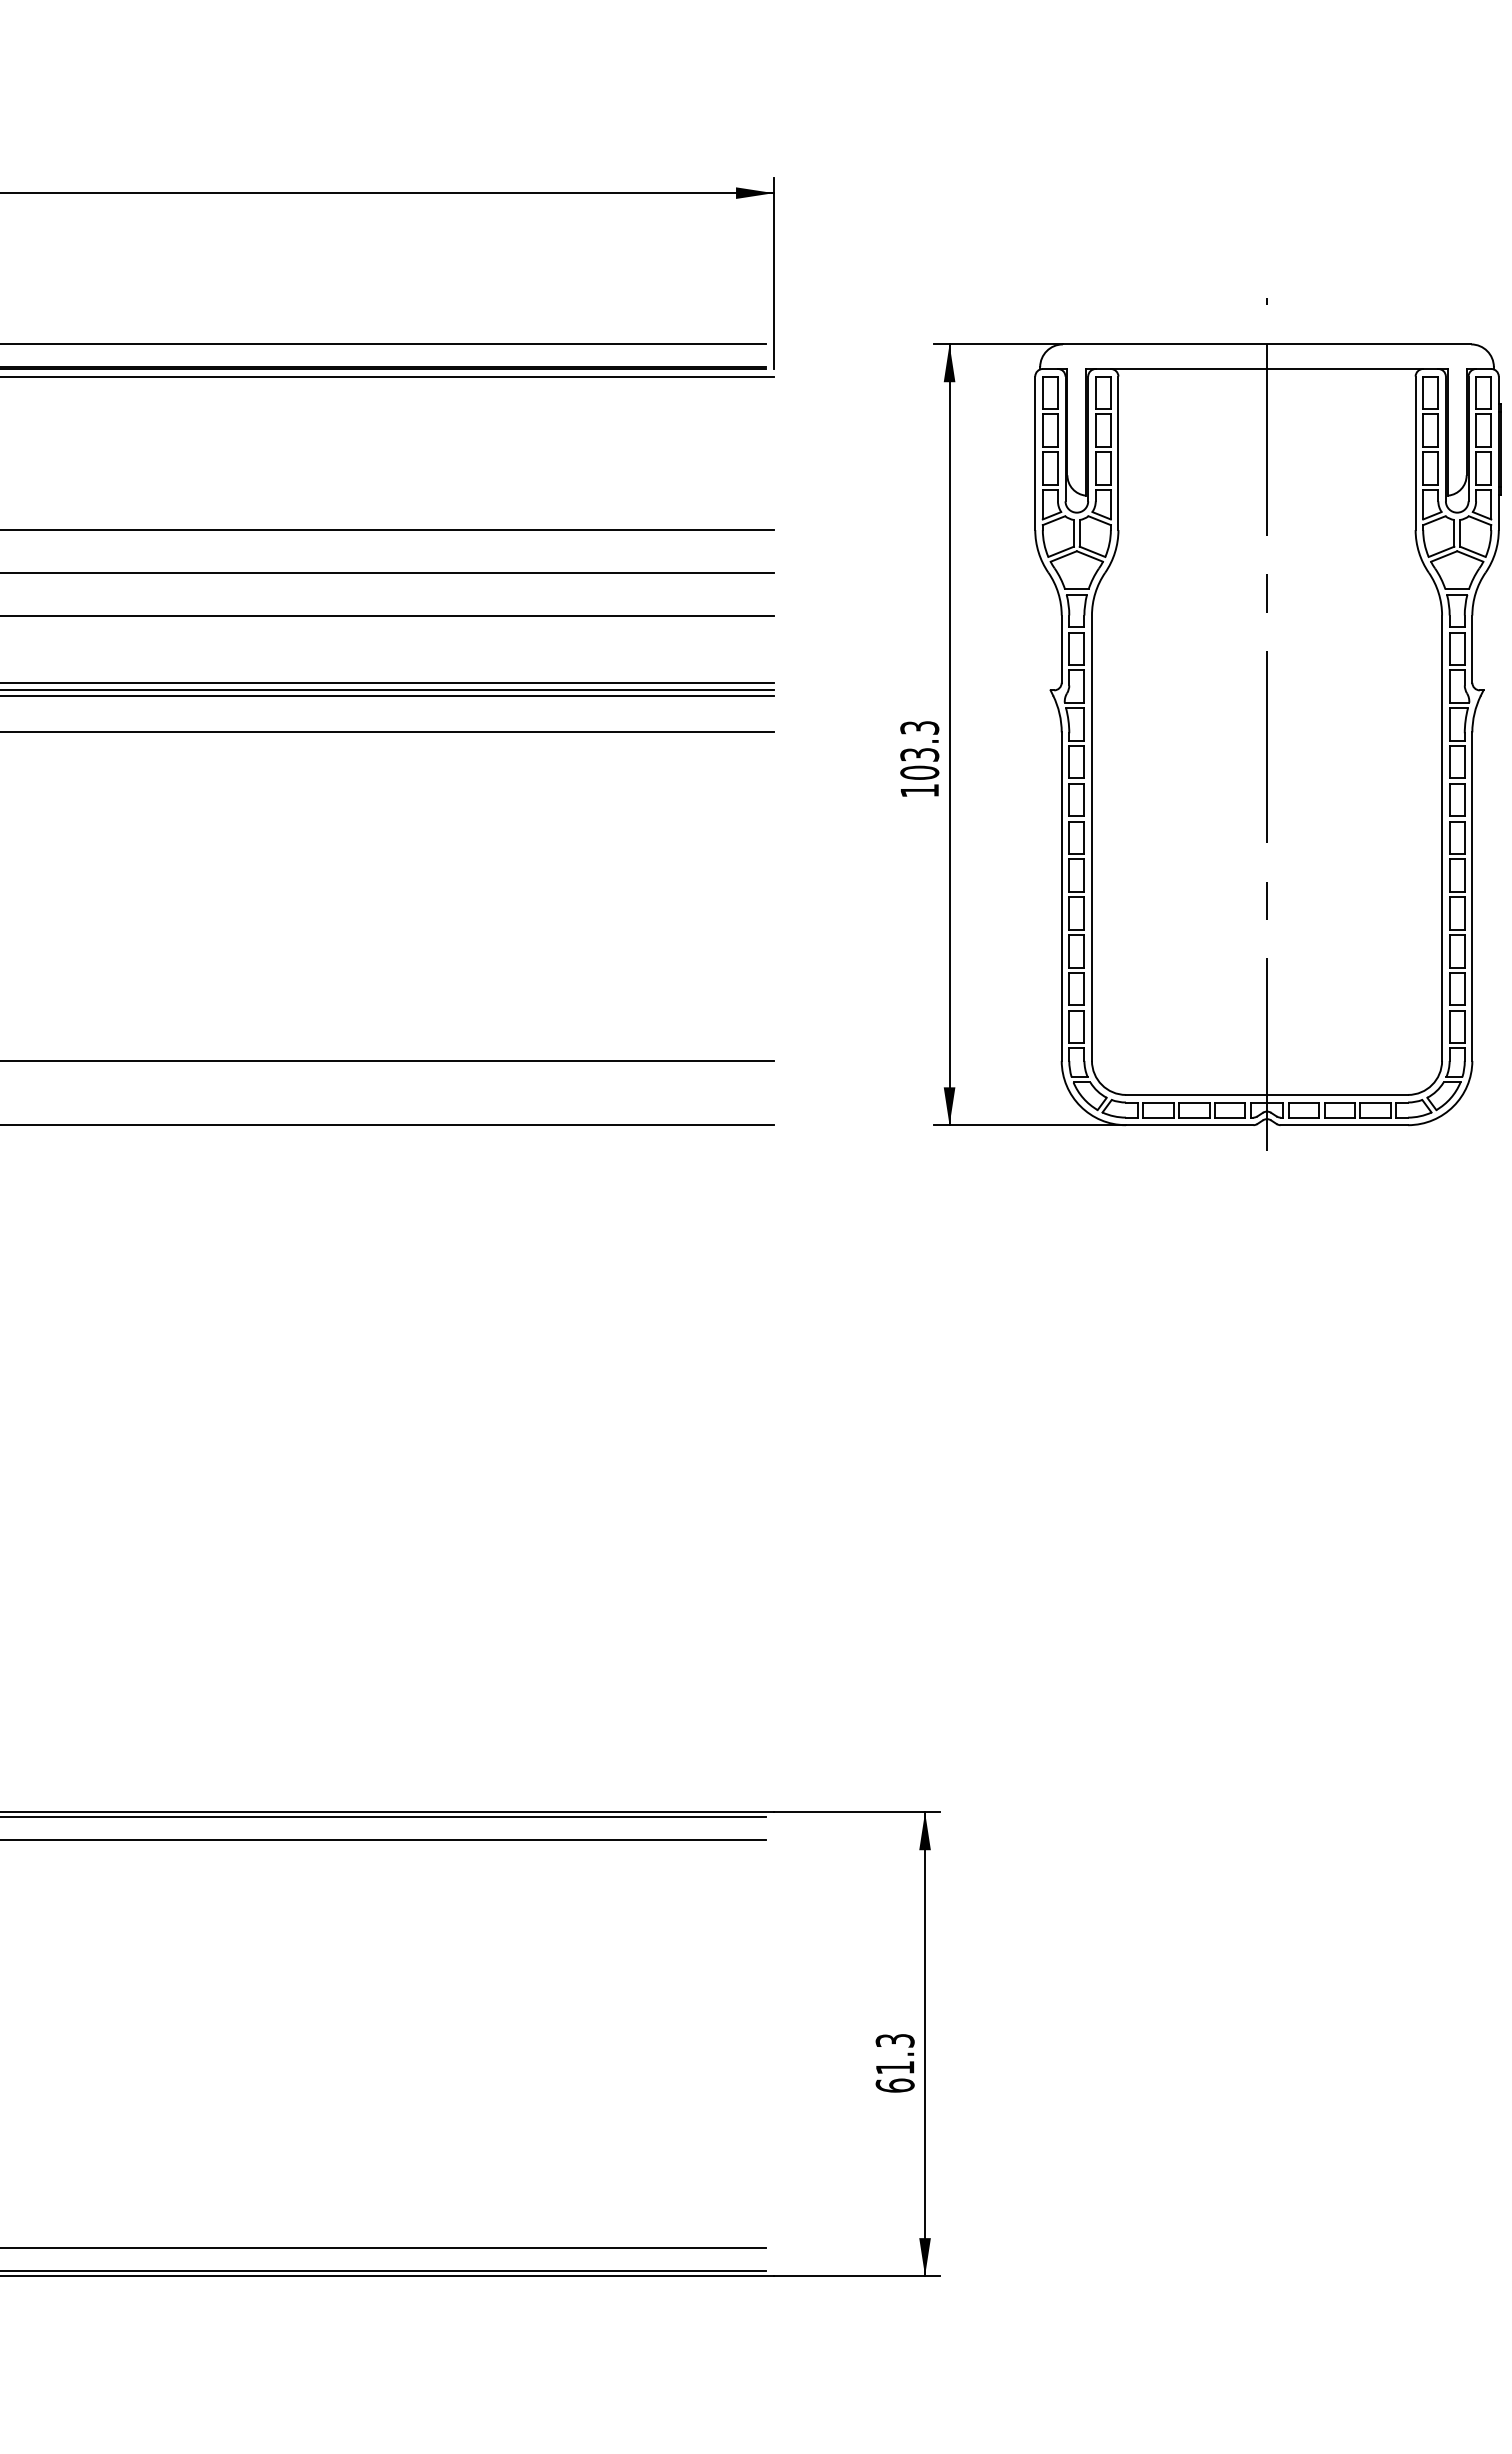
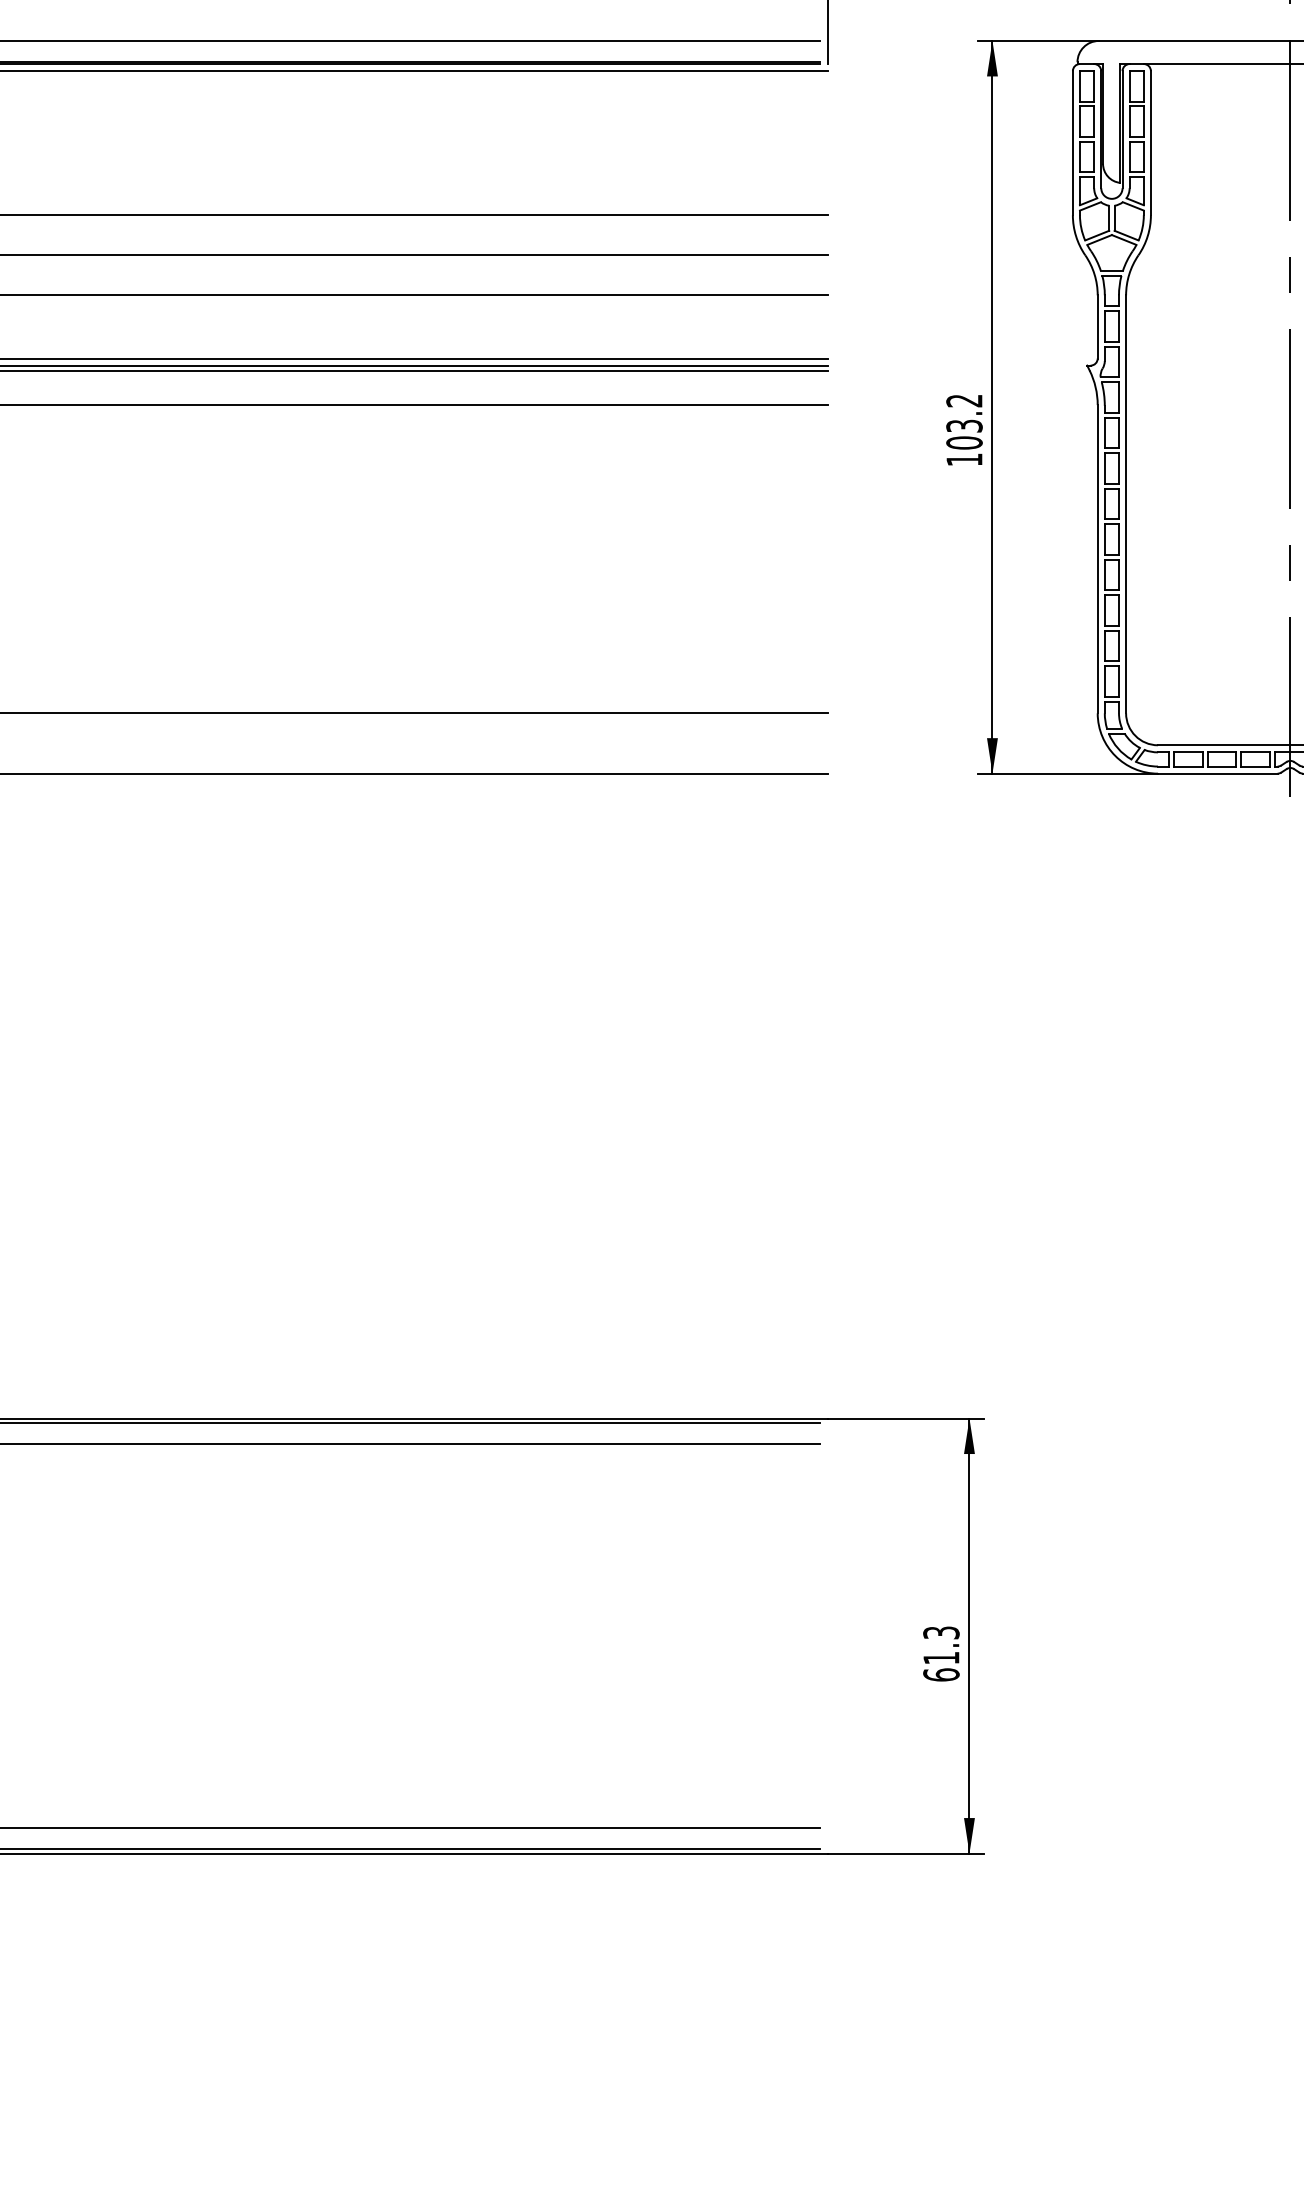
text: (919, 727) -> (964, 400), 103.3 -> 103.2

